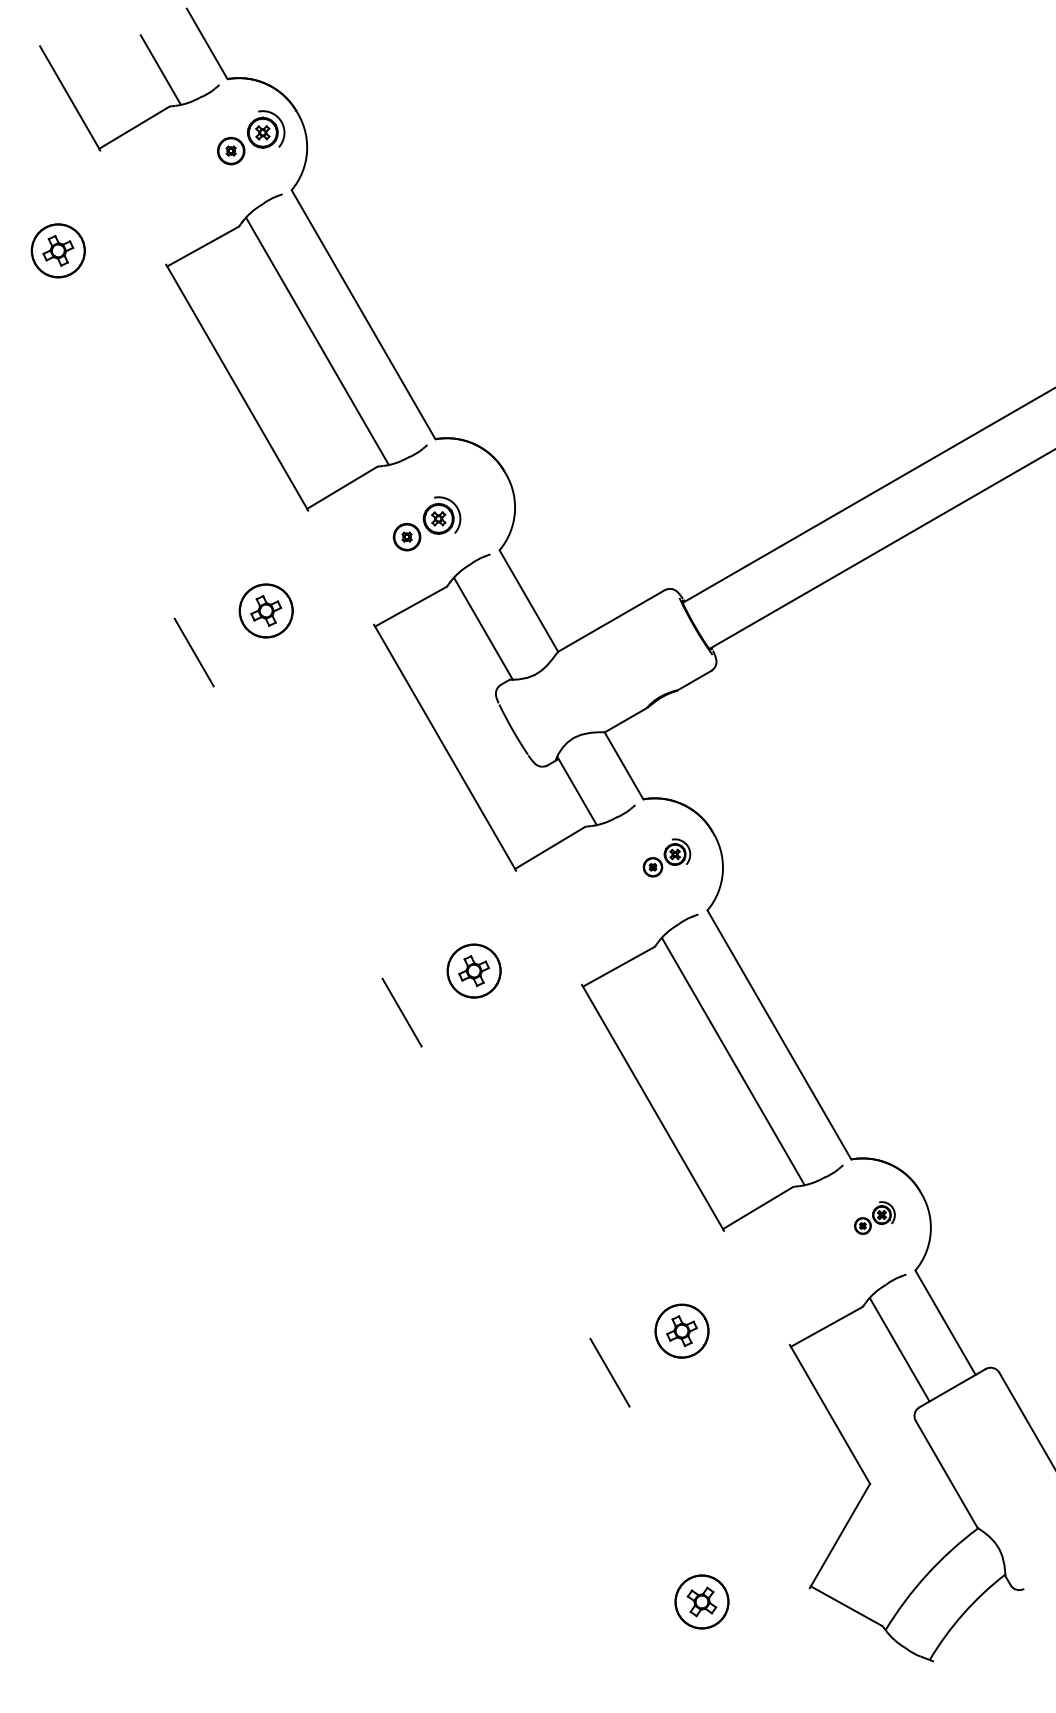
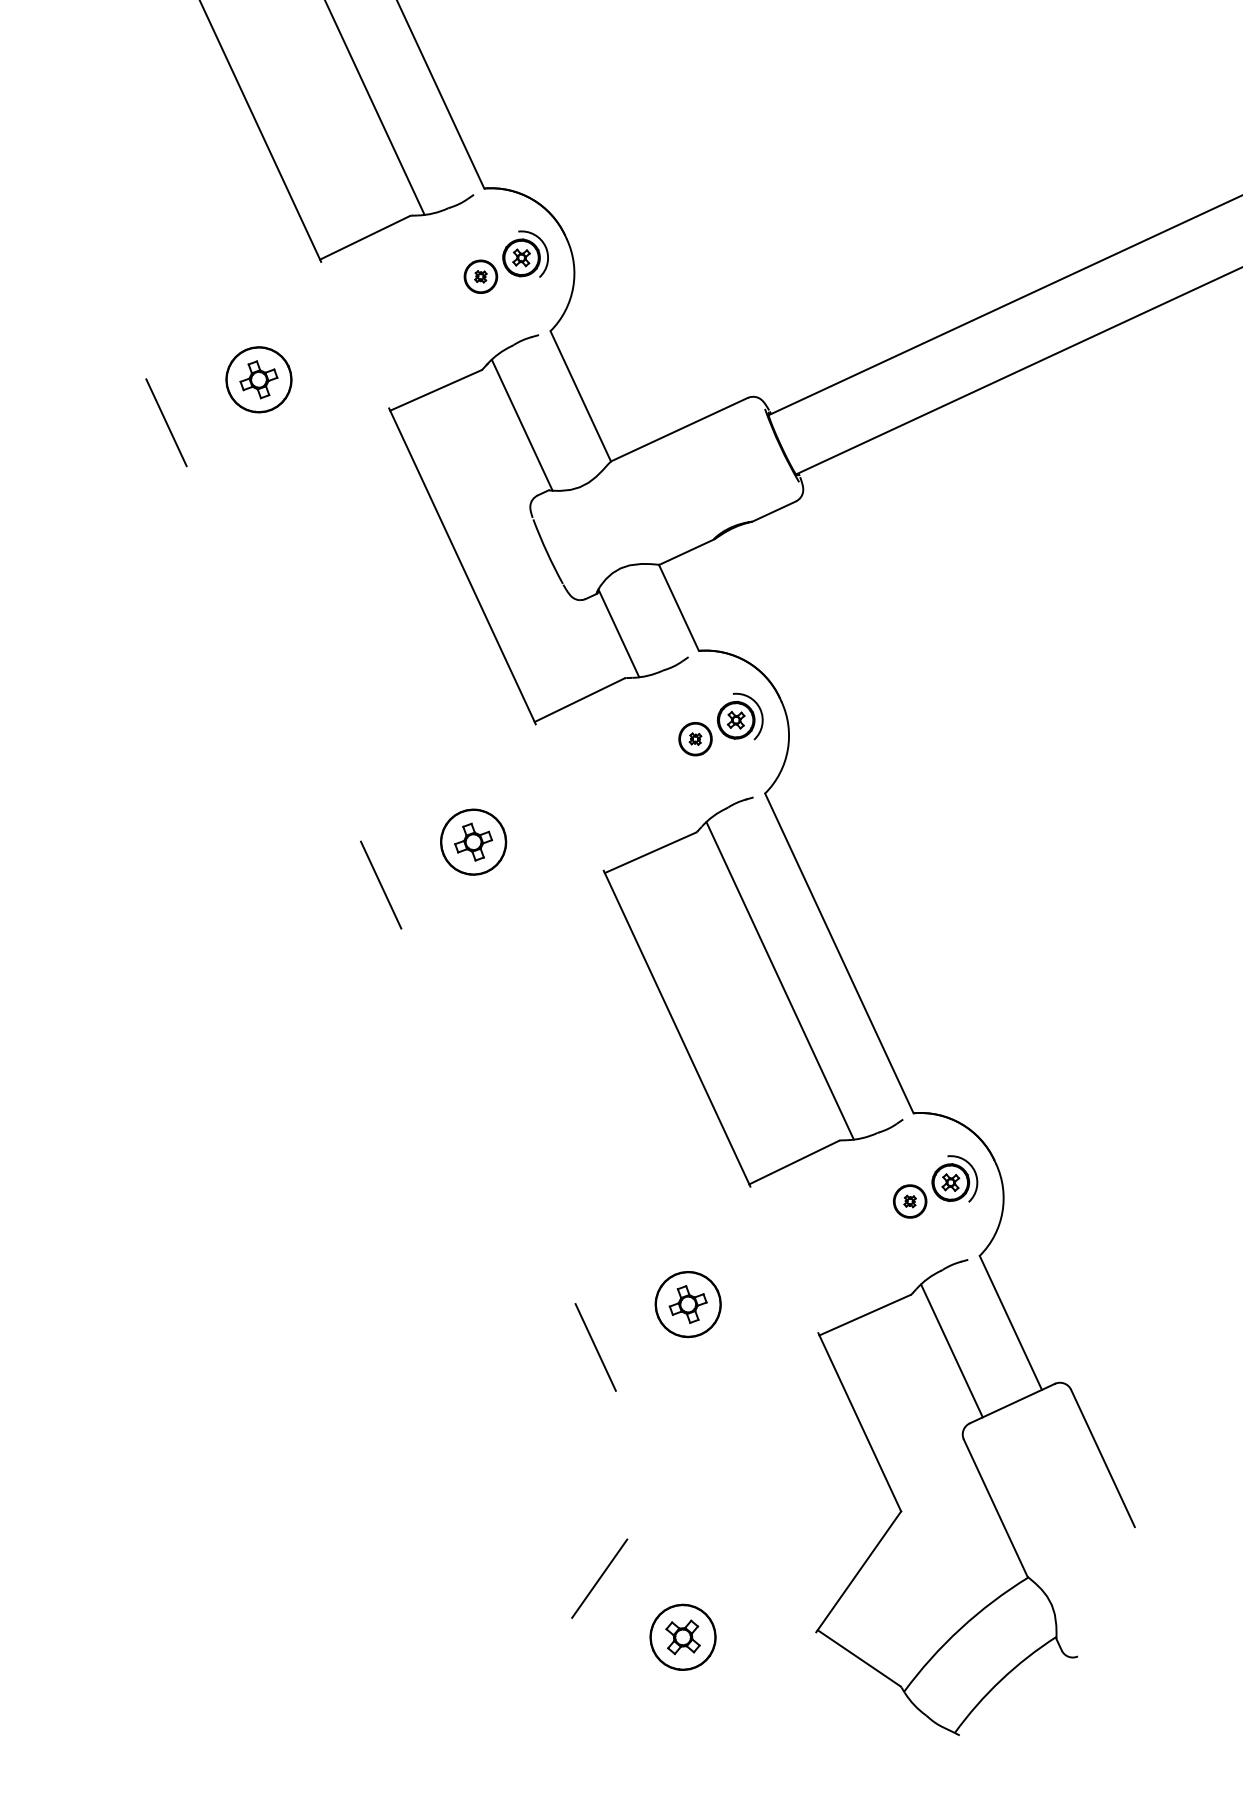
part: (426, 523) -> (506, 262), moved
part: (666, 857) -> (720, 724), size x1.43
part: (874, 1217) -> (935, 1186), size x1.67
line: (629, 1560) -> (599, 1578), added

